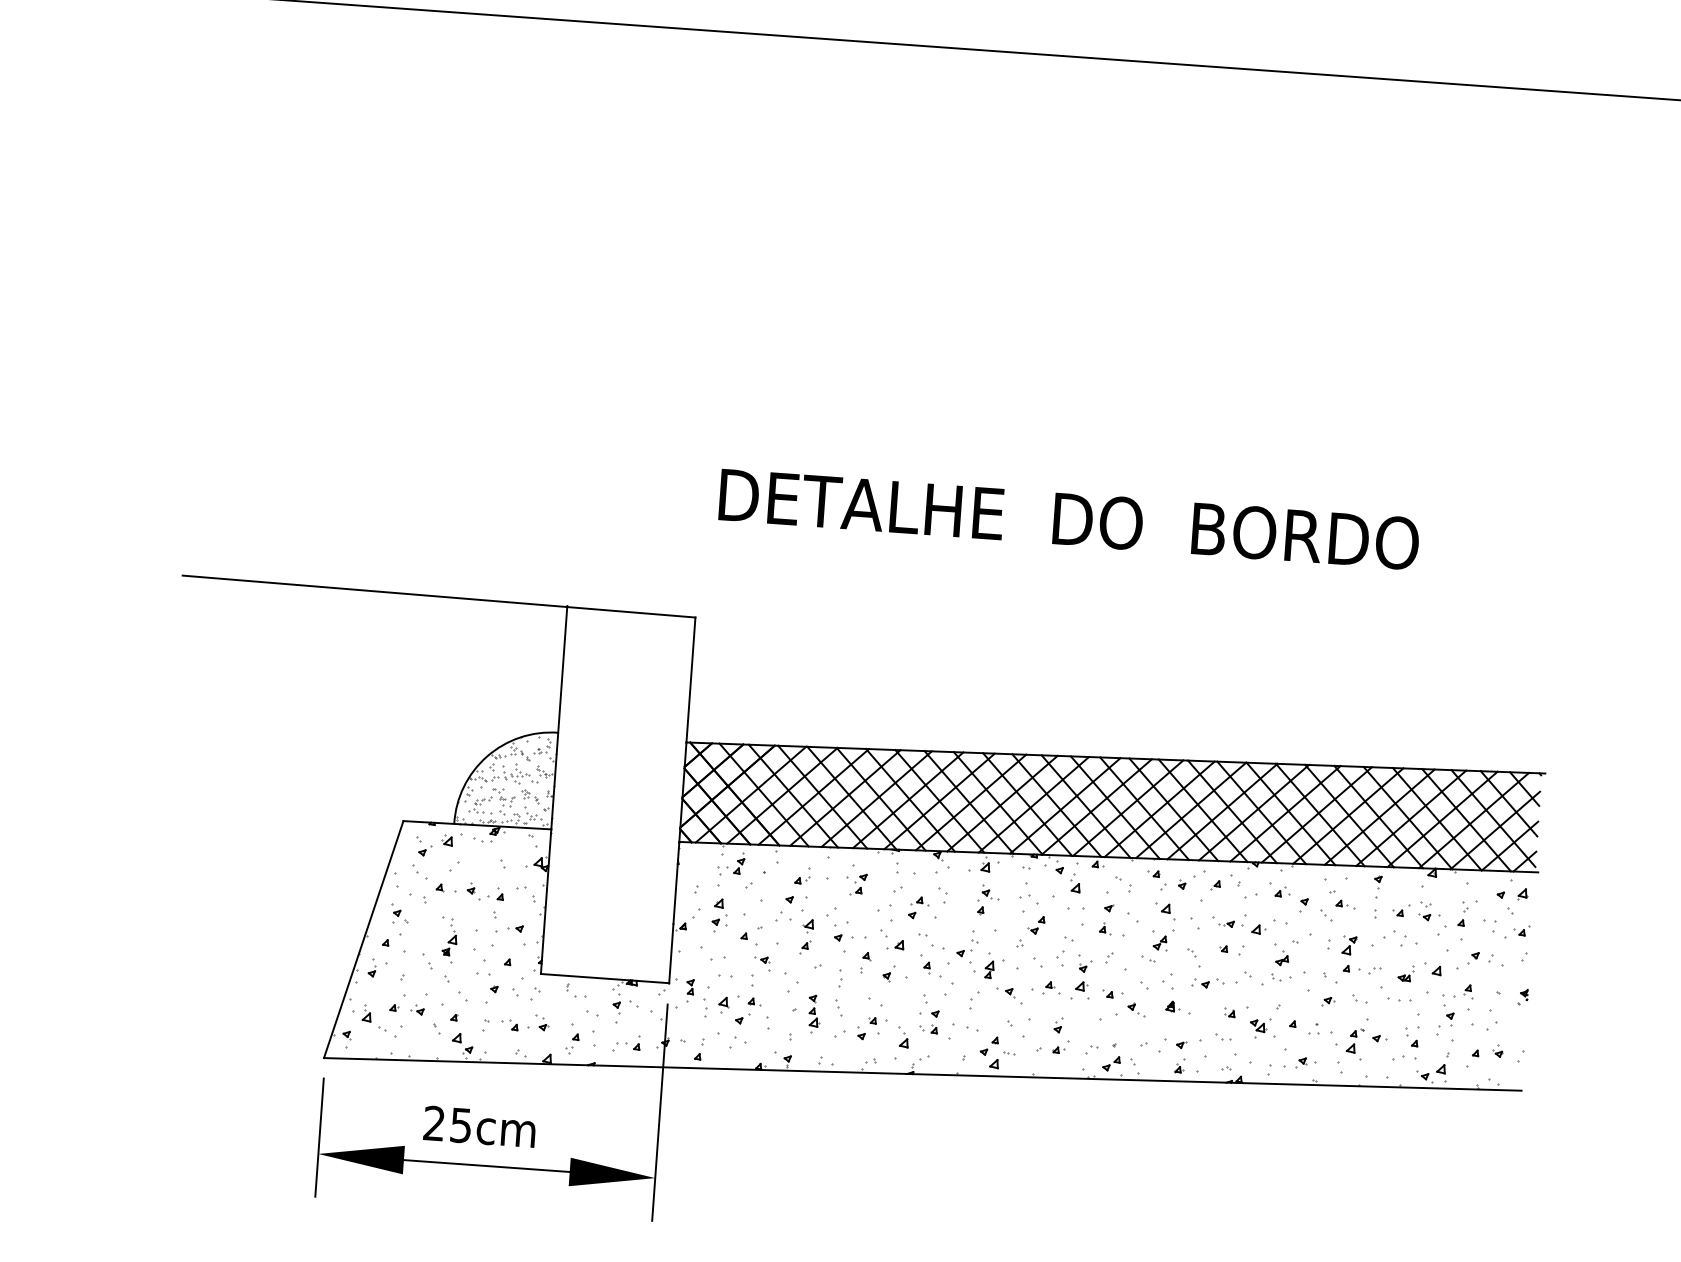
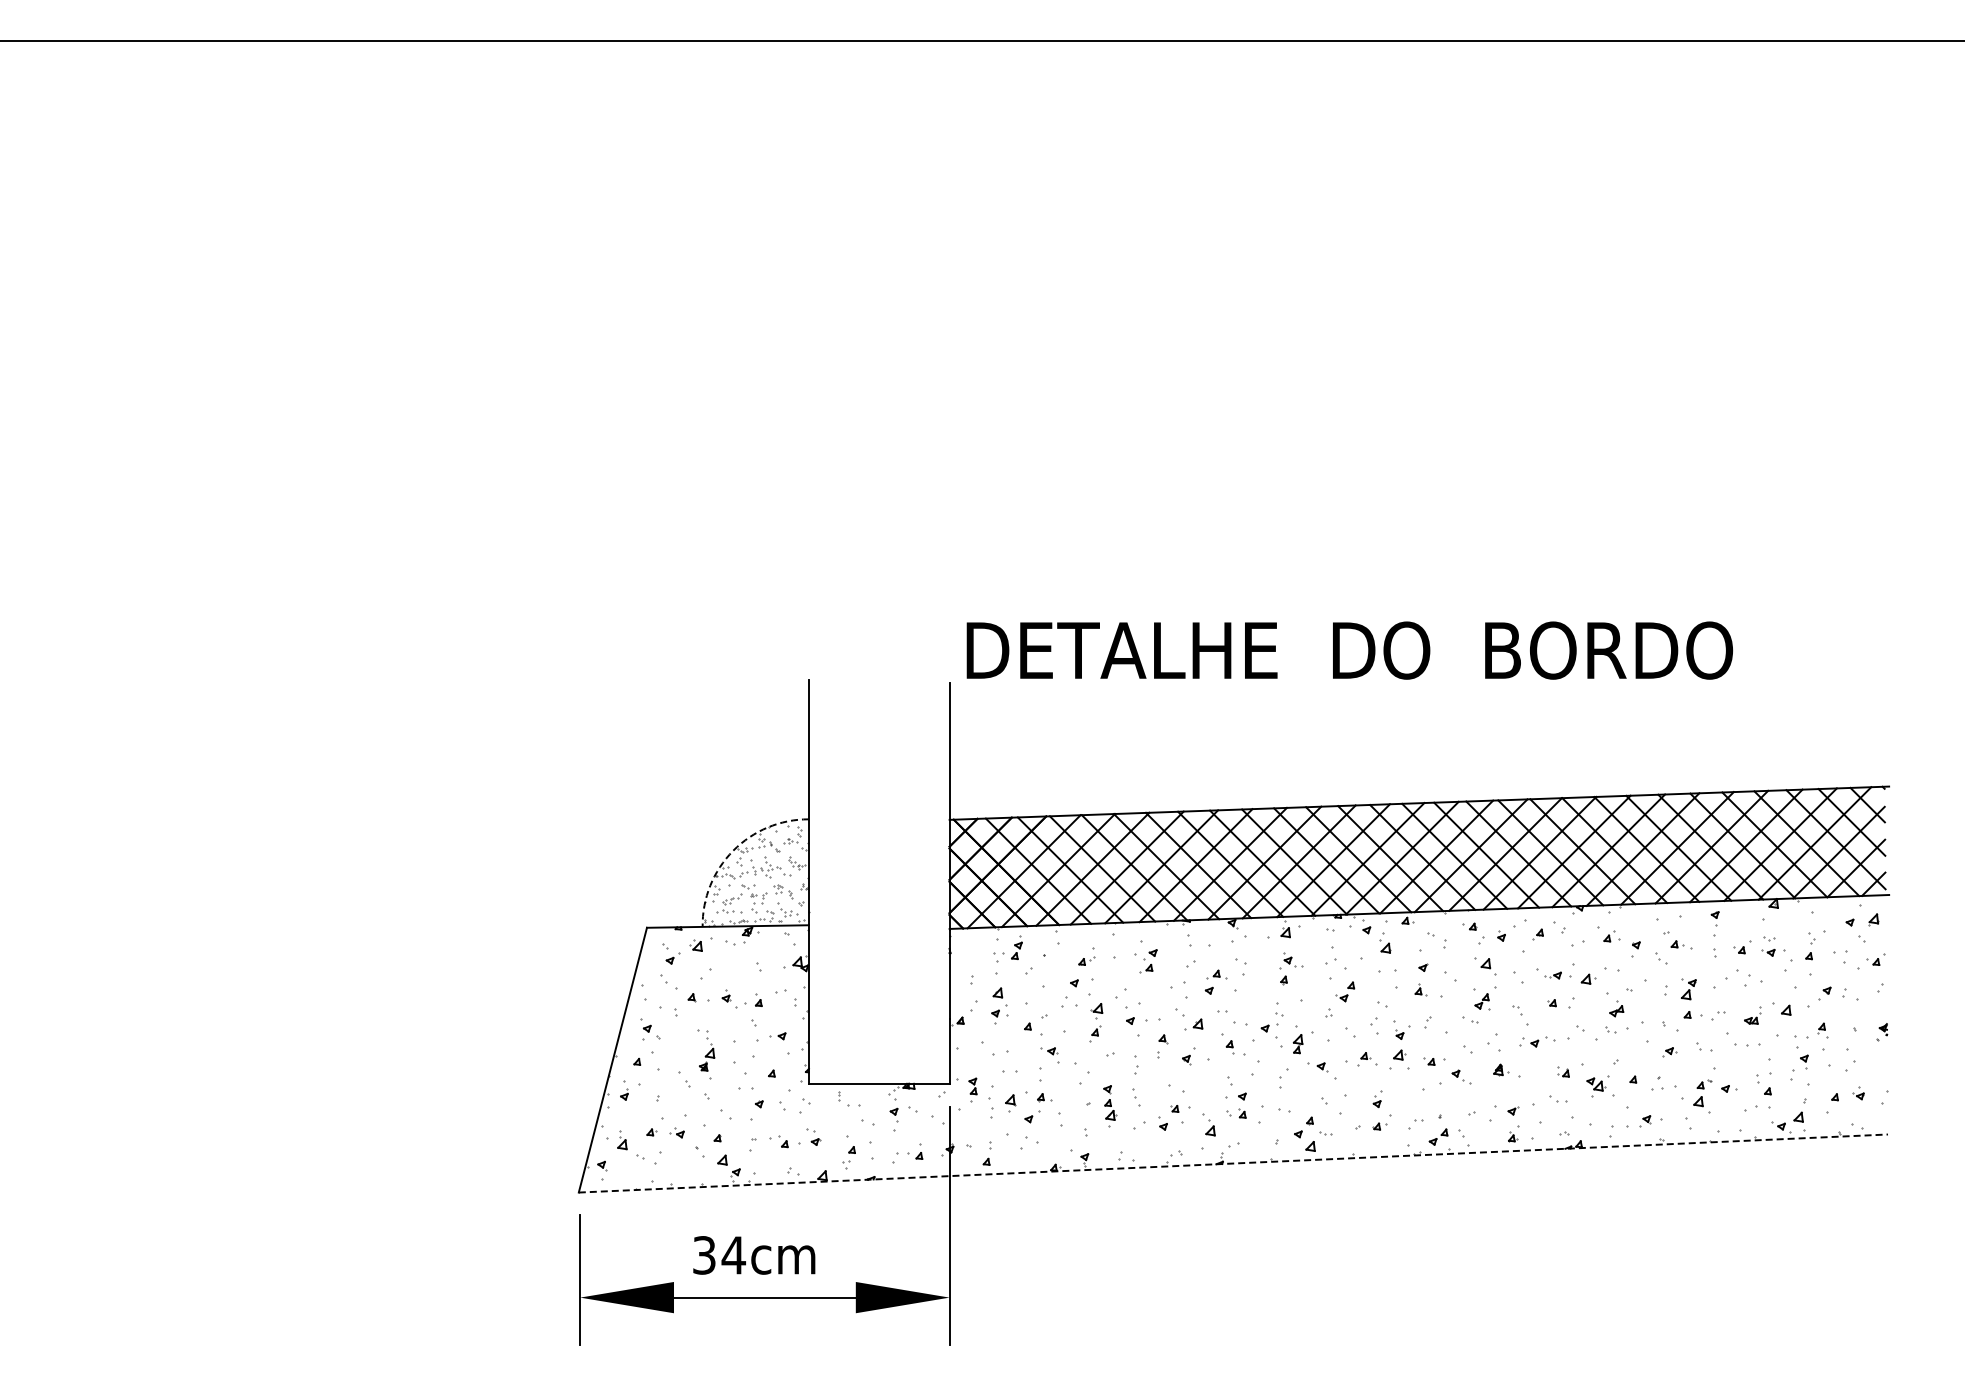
text: (1068, 519) -> (1349, 650), moved
line: (438, 596) -> (667, 679), removed
arc: (487, 756) -> (733, 850), solid -> dashed
line: (922, 1074) -> (1233, 1163), solid -> dashed
text: (448, 1124) -> (719, 1255), 25cm -> 34cm

